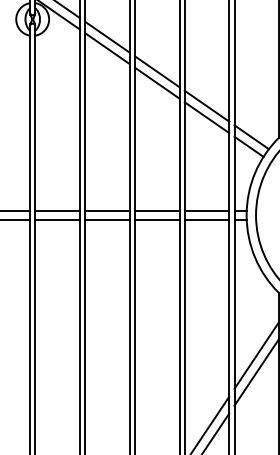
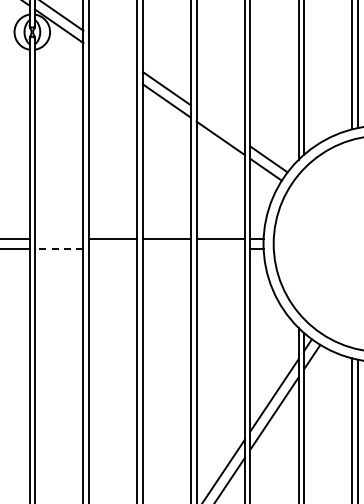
line: (107, 37) -> (113, 51), removed
line: (107, 48) -> (113, 63), removed
line: (206, 105) -> (220, 125), removed
line: (57, 210) -> (59, 238), removed
line: (56, 219) -> (58, 248), solid -> dashed
line: (107, 219) -> (113, 248), removed
line: (156, 219) -> (166, 248), removed
line: (206, 219) -> (220, 248), removed

